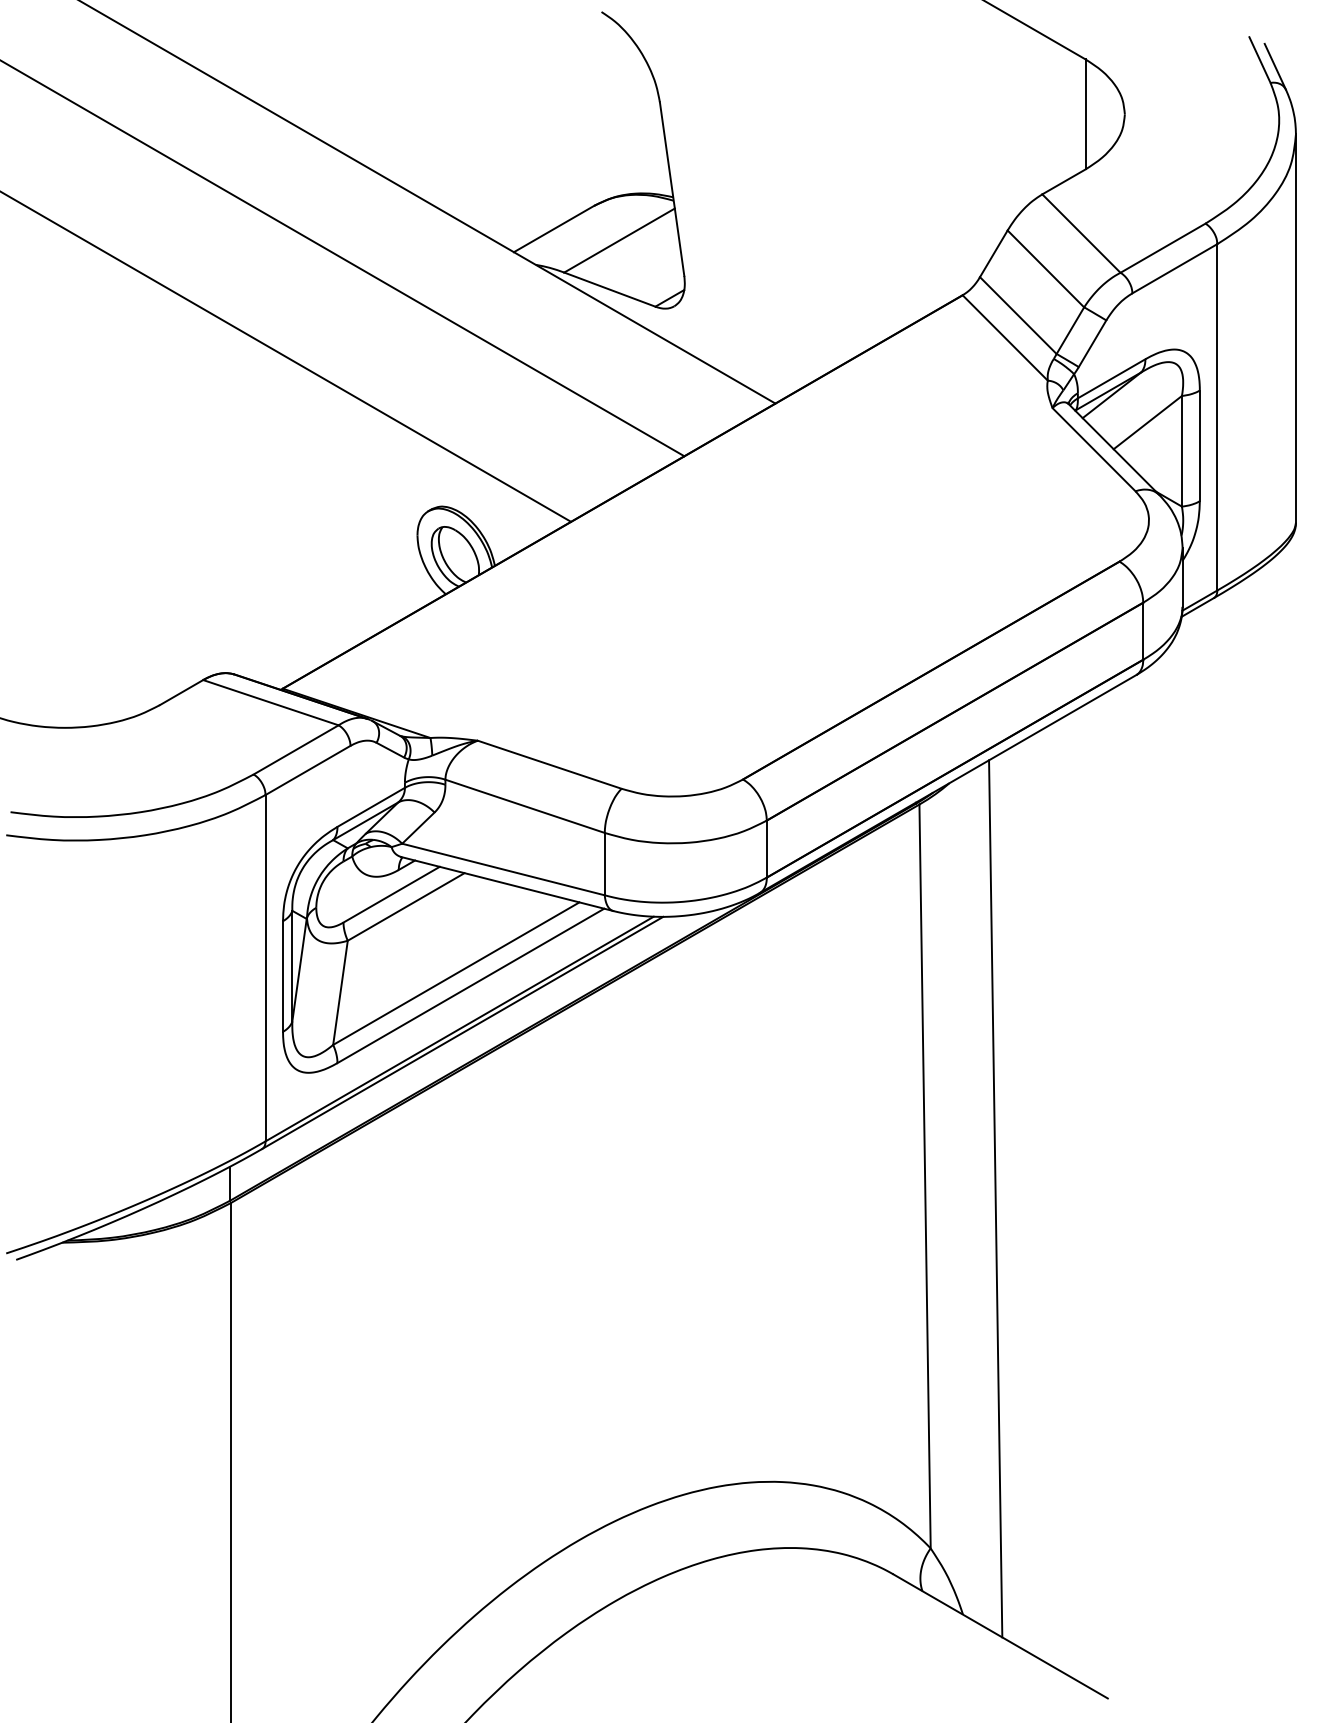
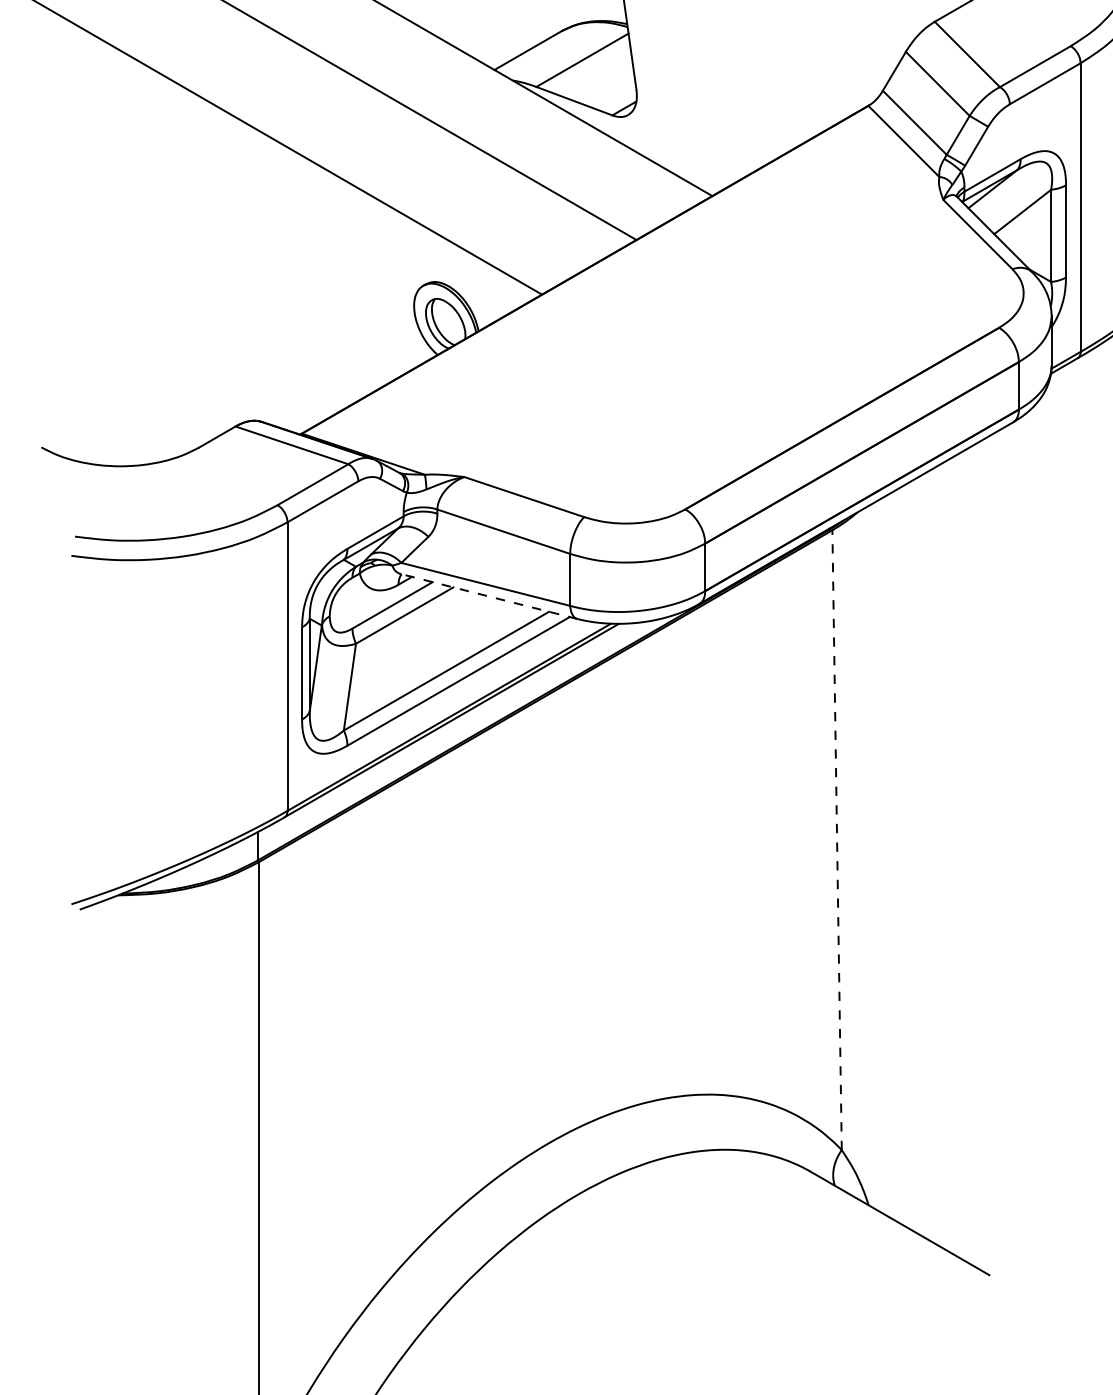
line: (507, 883) -> (489, 596), solid -> dashed
line: (925, 1176) -> (837, 840), solid -> dashed
line: (995, 1198) -> (895, 858), removed

